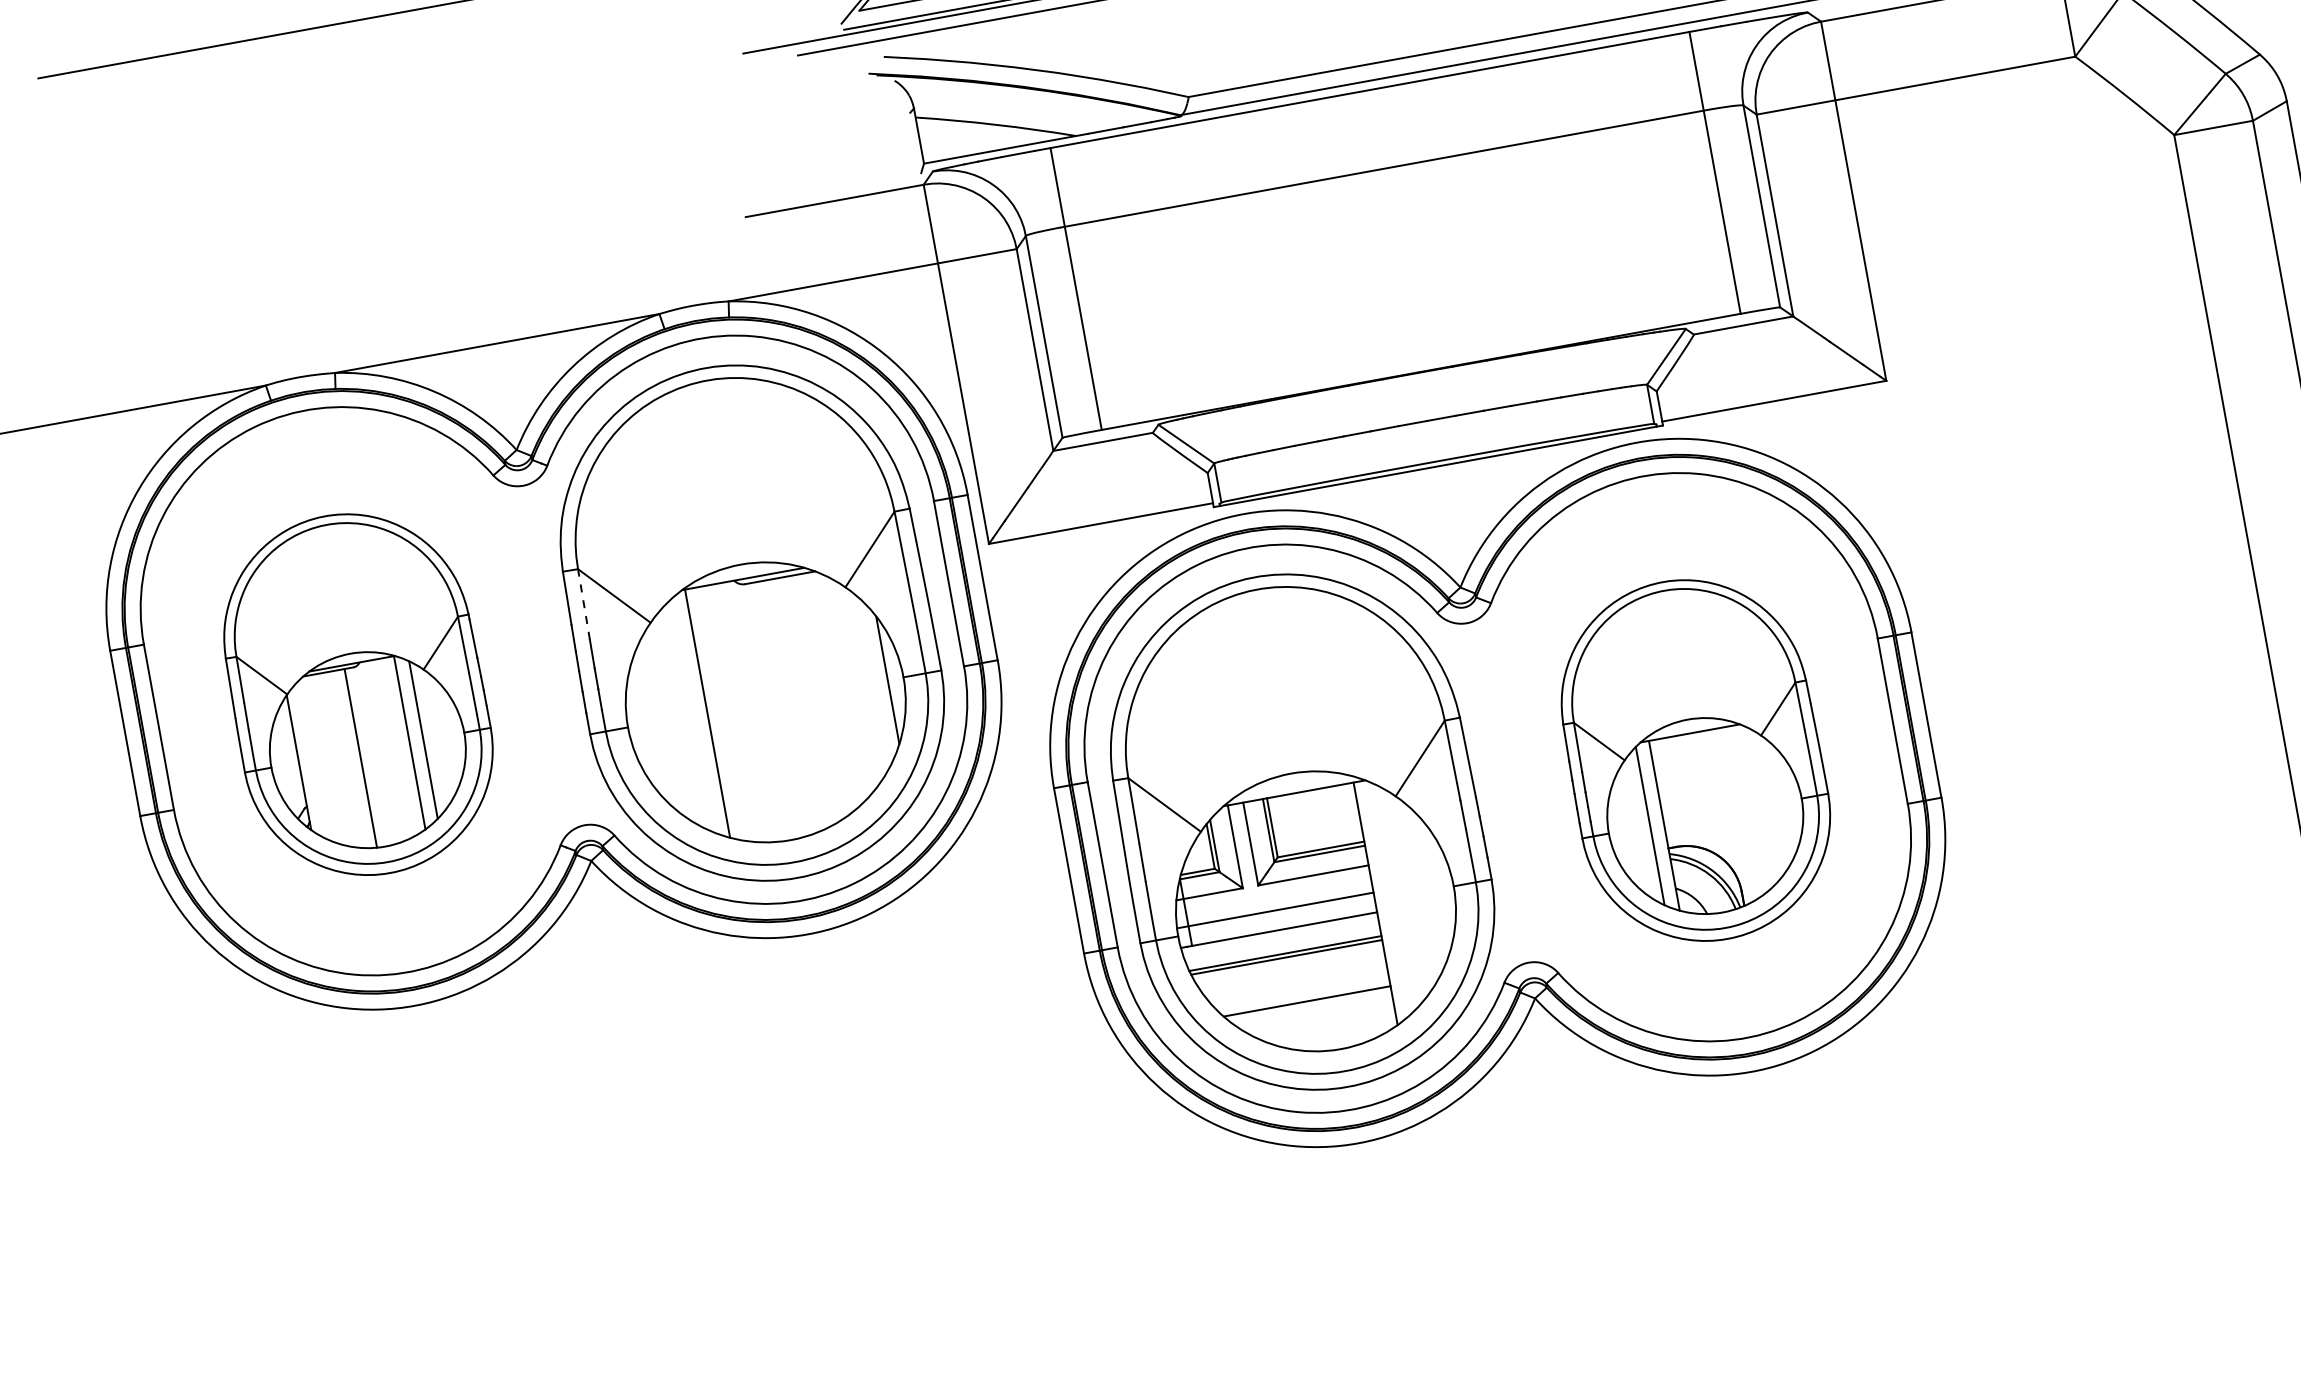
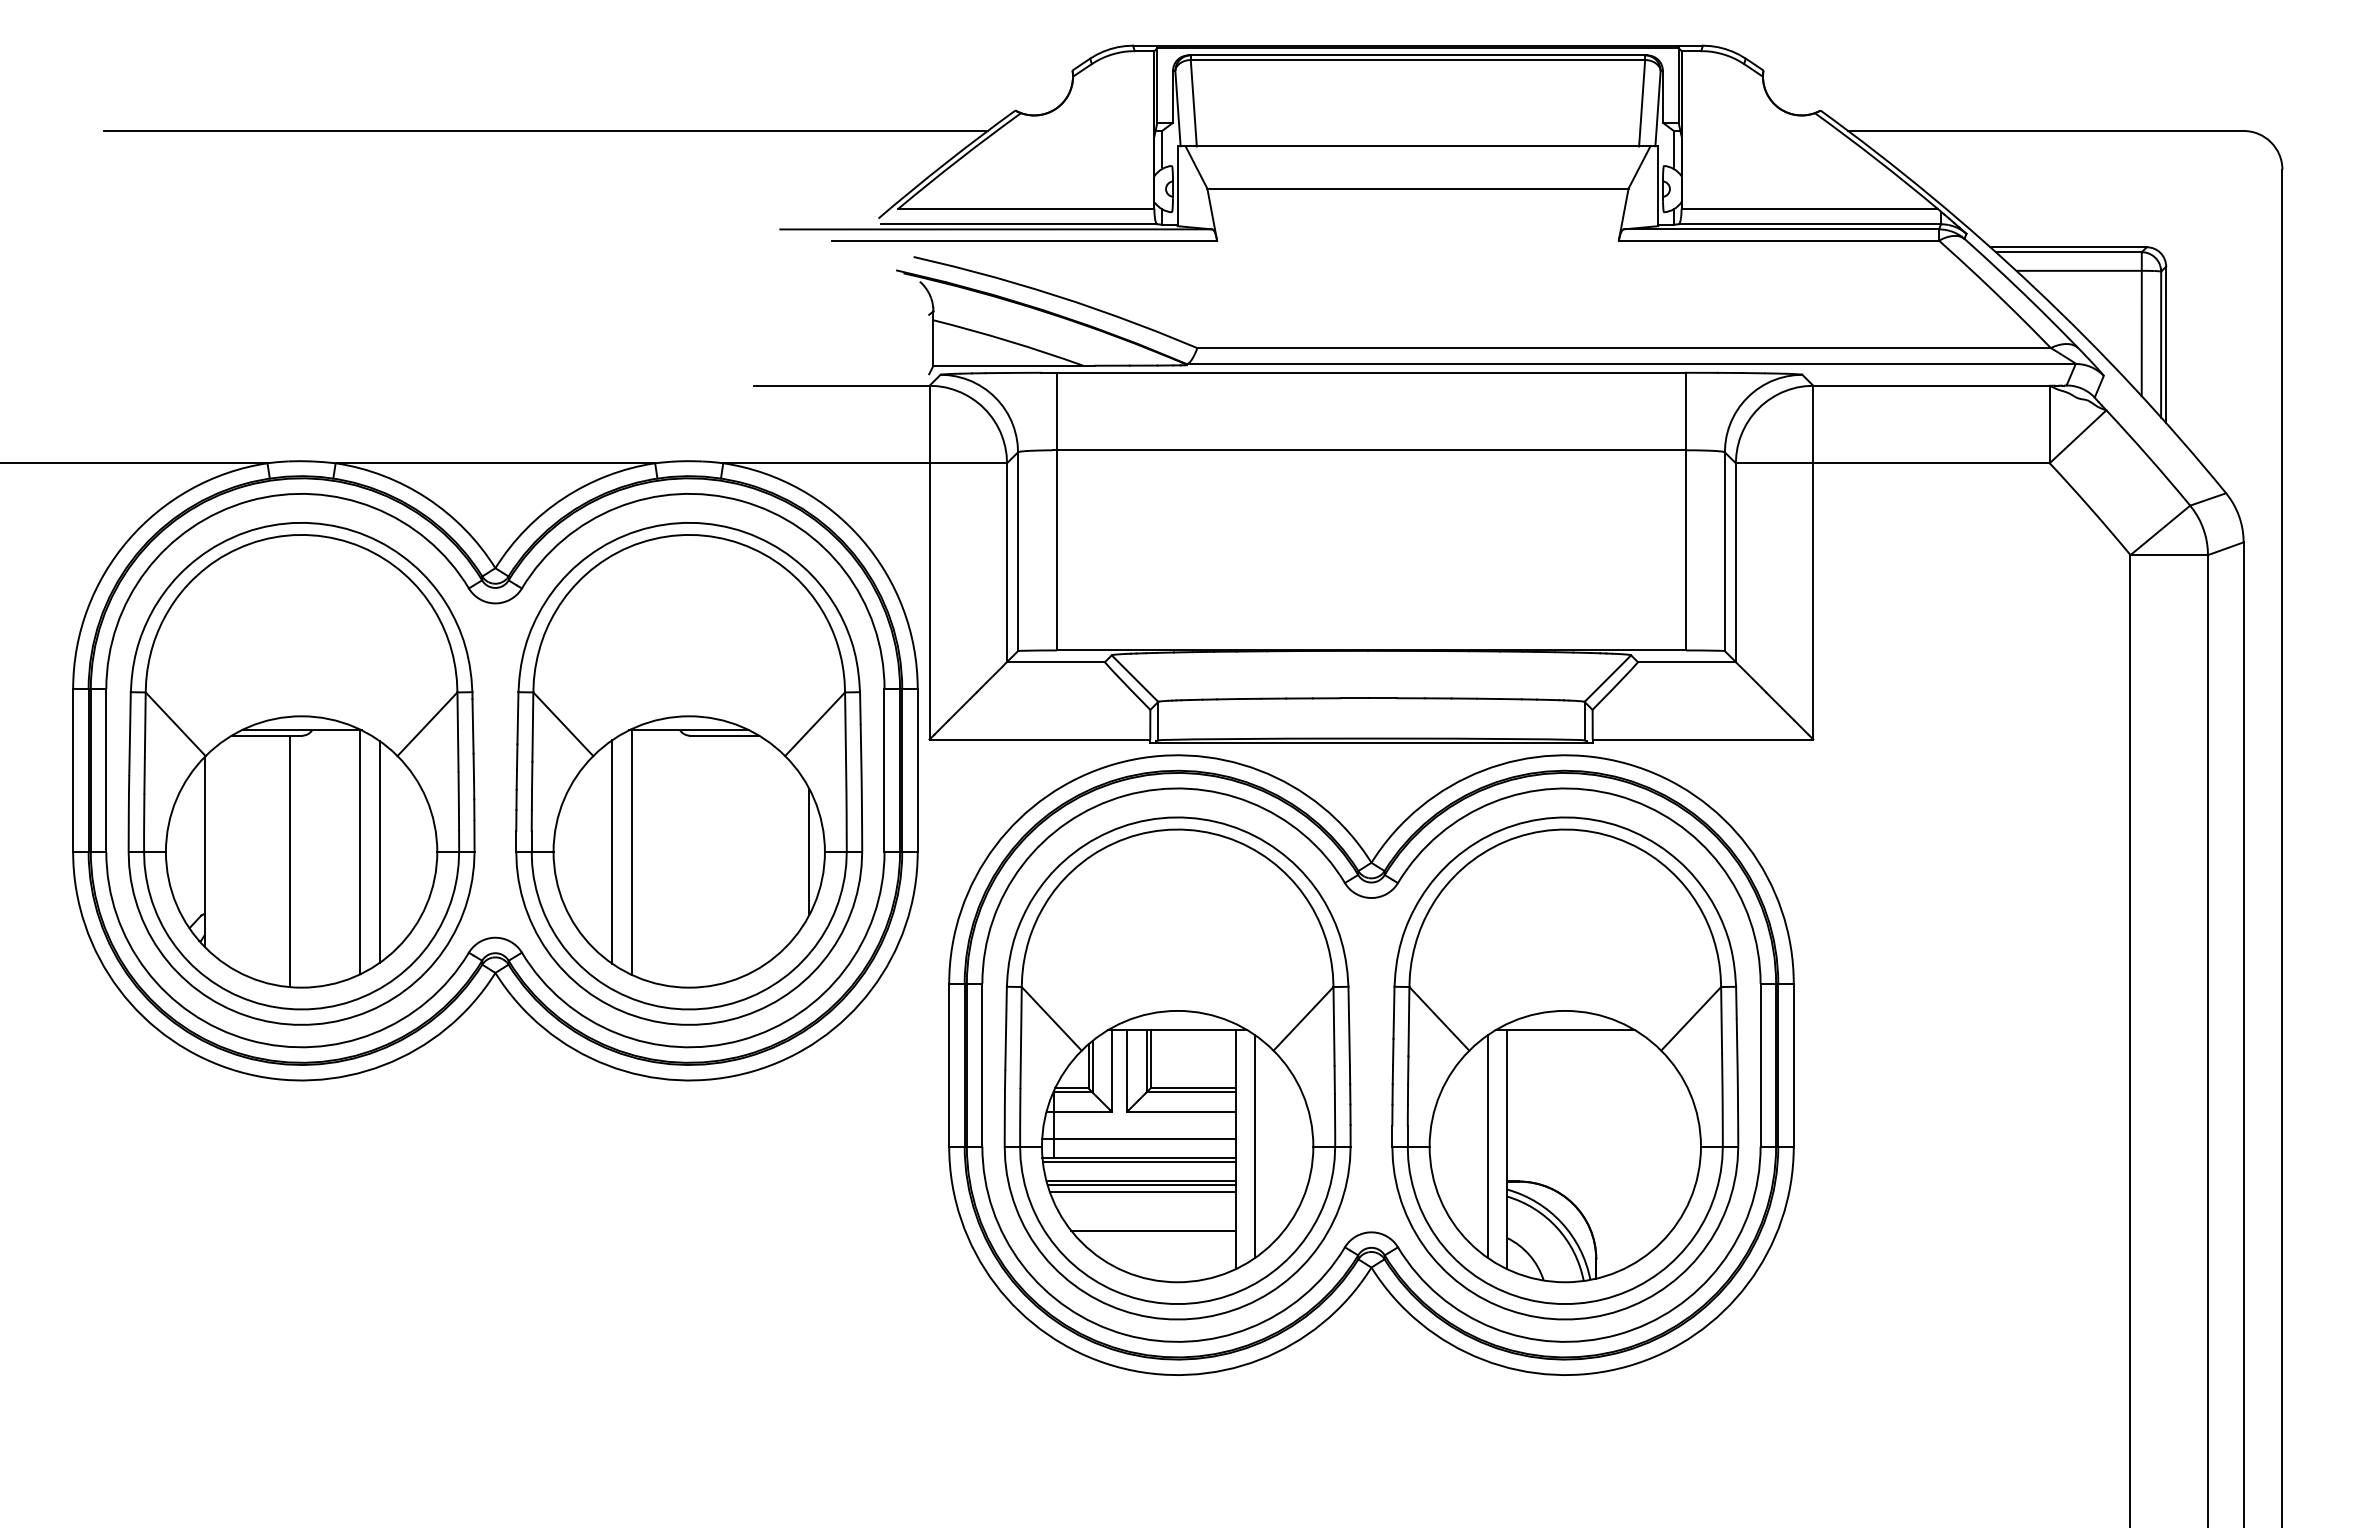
line: (583, 604) -> (532, 727), dashed -> solid
part: (357, 694) -> (301, 773), size x1.43
line: (687, 716) -> (612, 851), added
part: (1695, 760) -> (1565, 1068), size x1.43
line: (1395, 896) -> (1255, 1146), added
line: (1280, 934) -> (1139, 1162), added
line: (1288, 964) -> (1142, 1192), added

